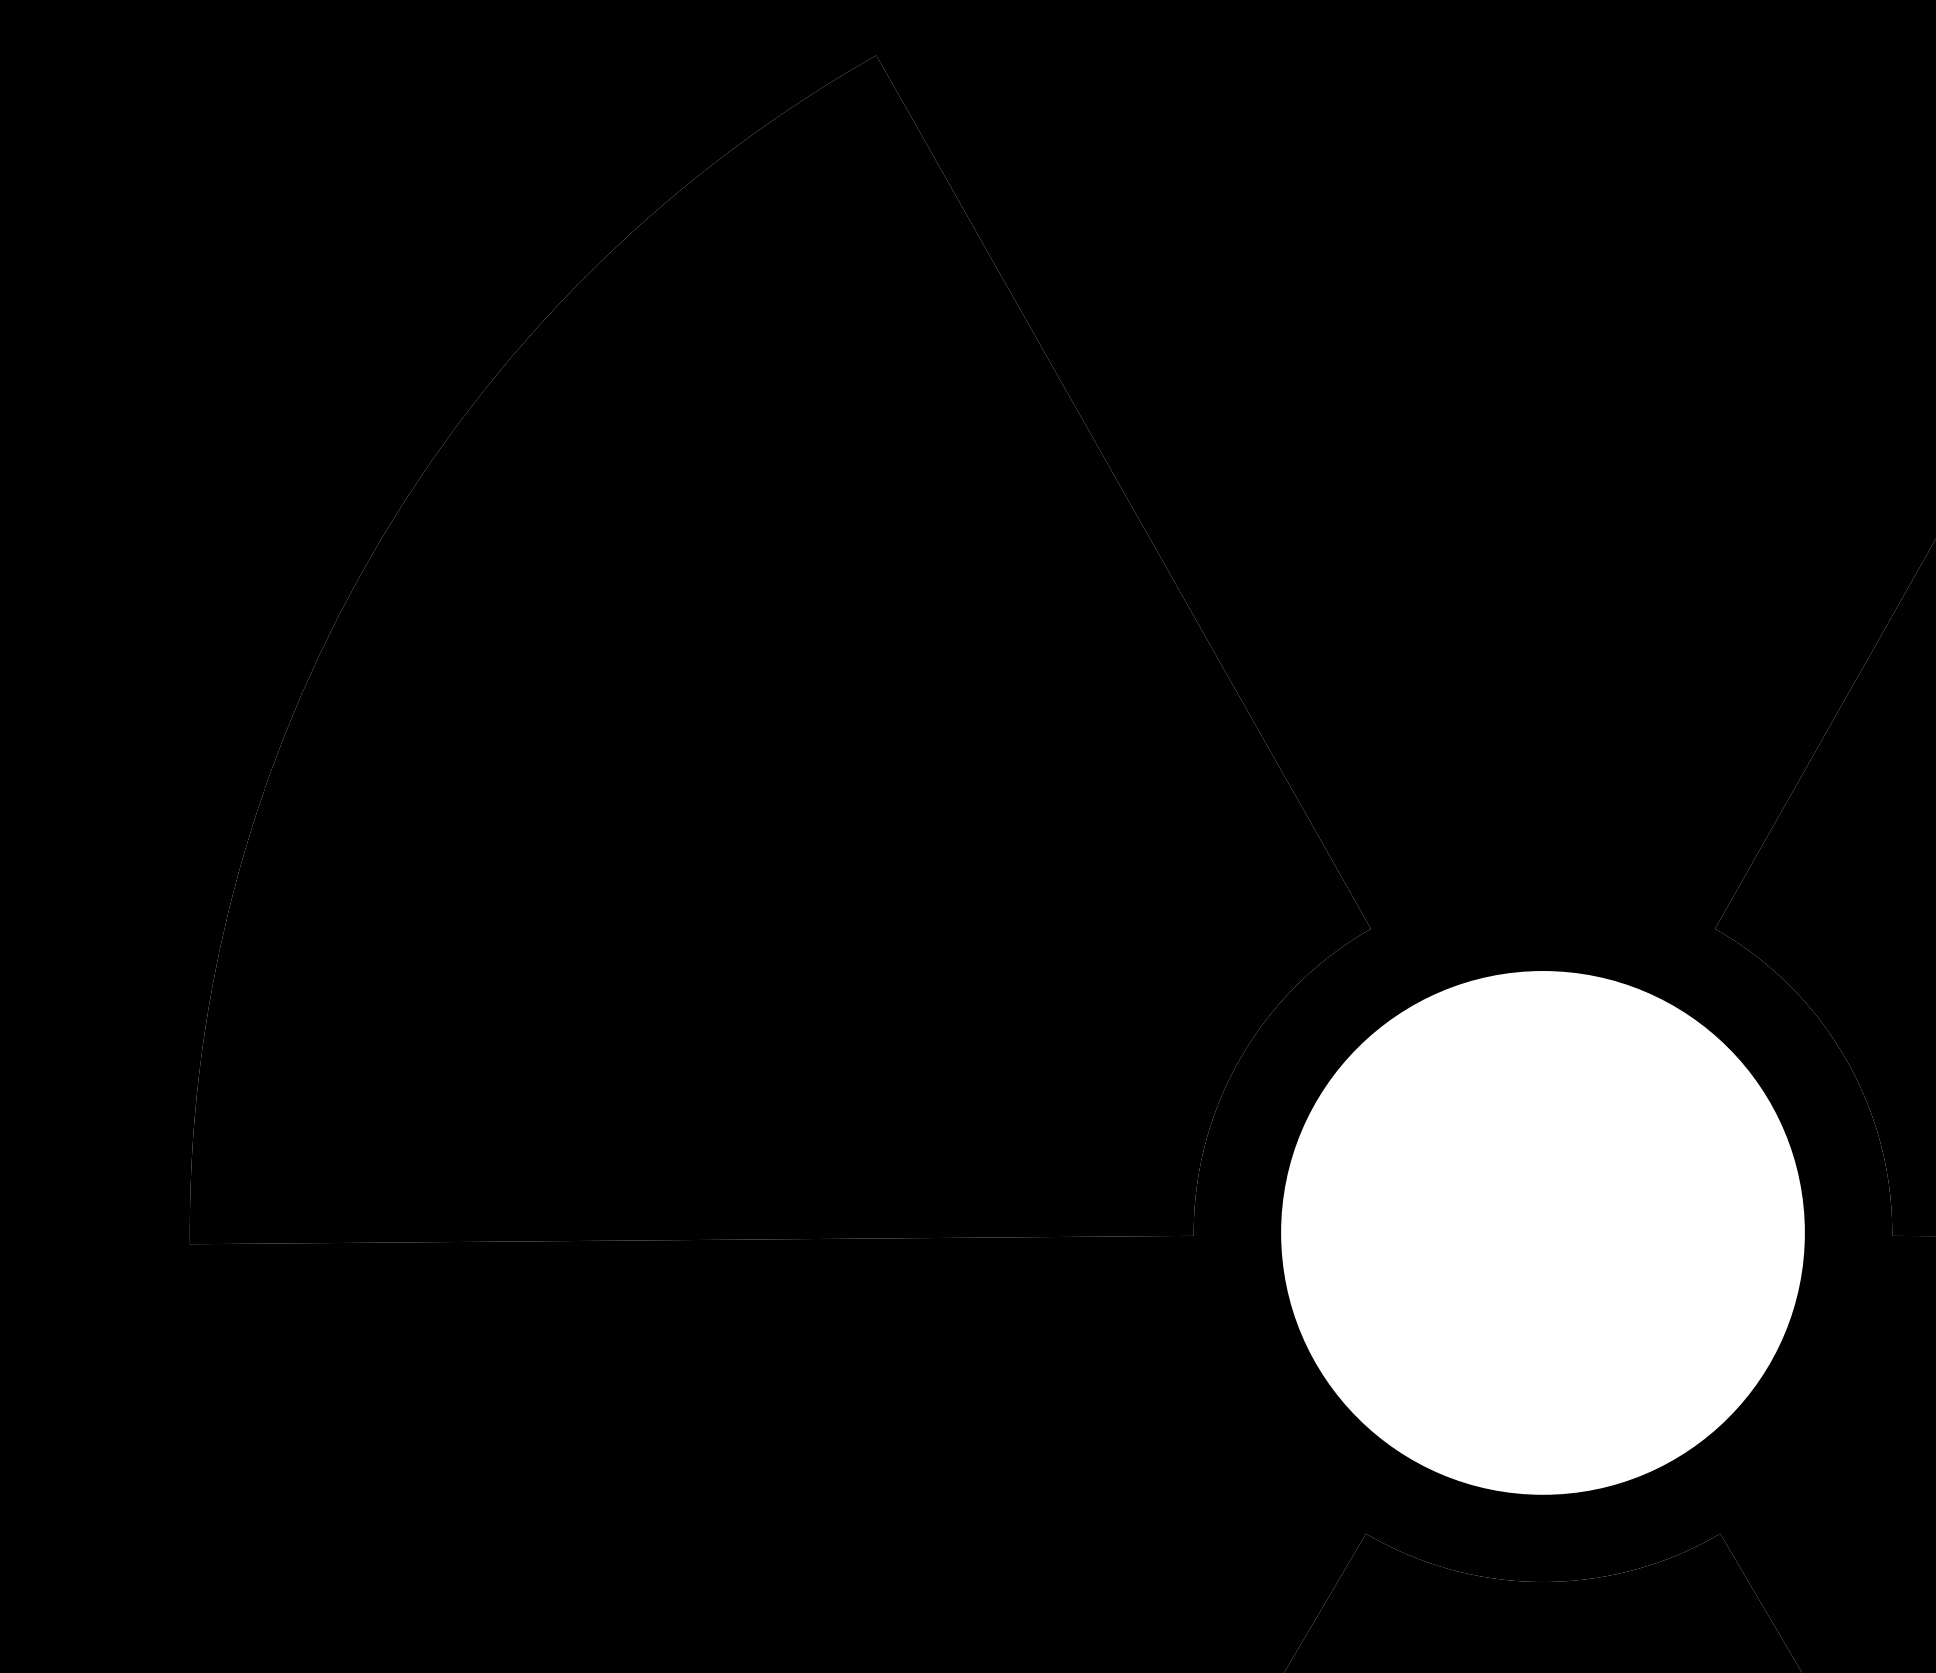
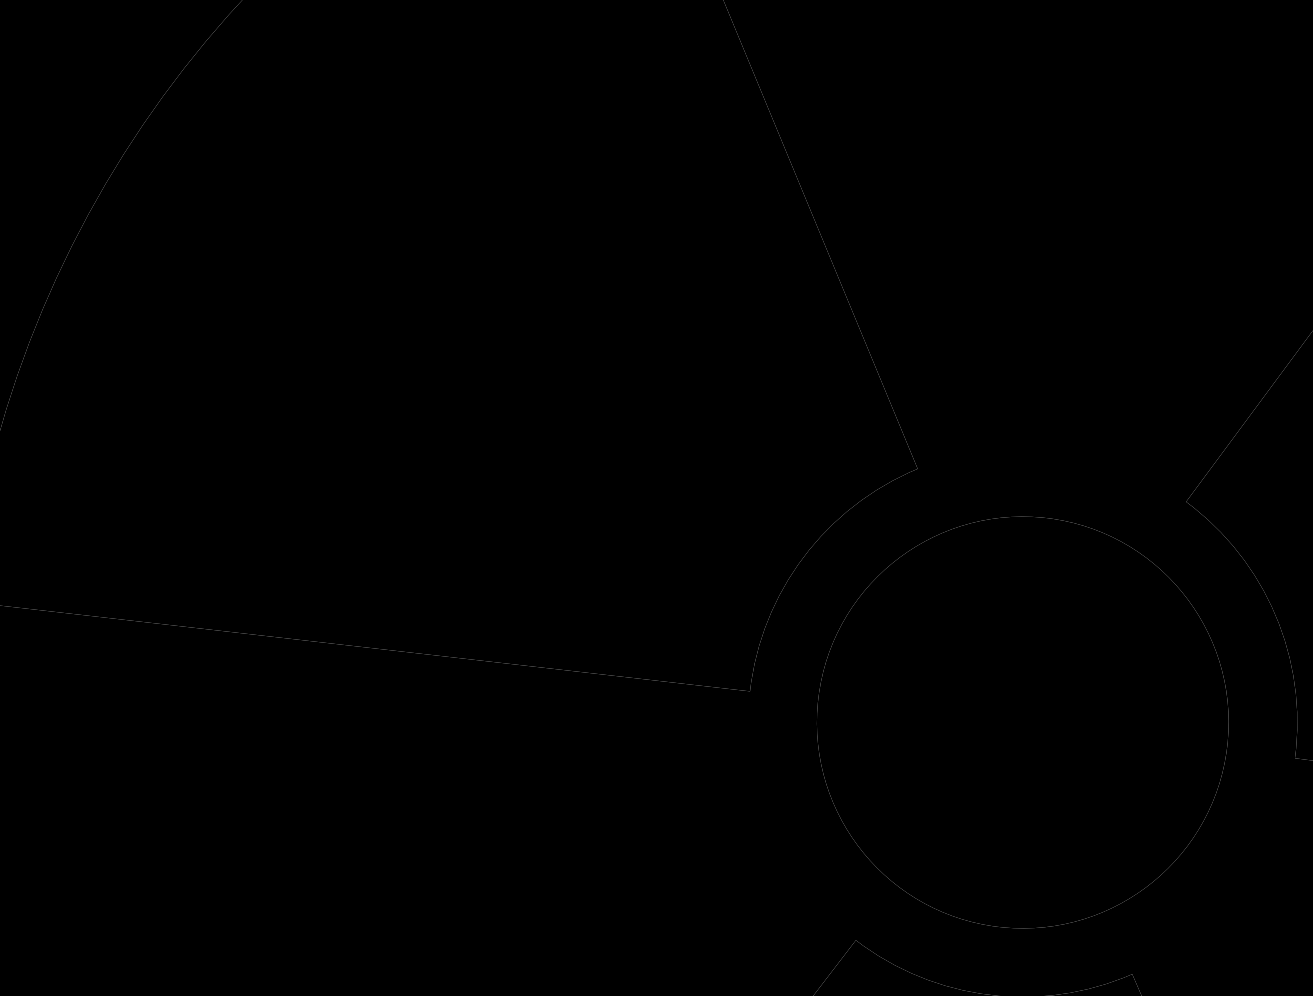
fill: (1542, 1232) -> (1022, 722), added

